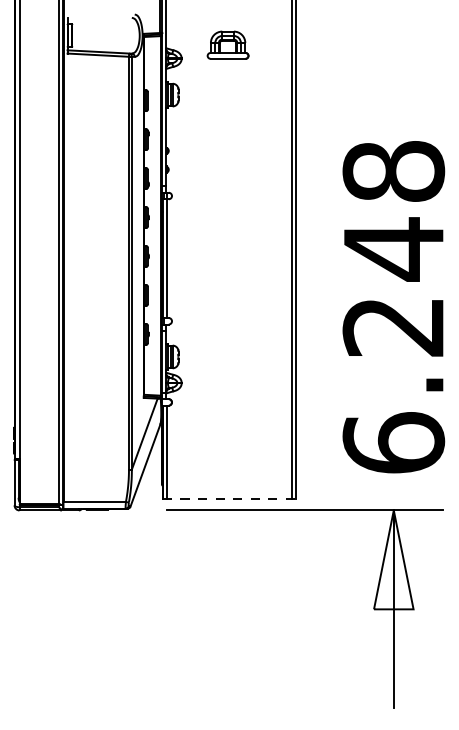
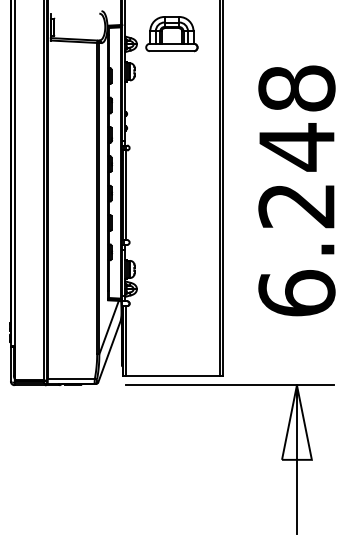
part: (227, 45) -> (171, 34), size x1.67
text: (393, 306) -> (296, 190), moved
line: (230, 498) -> (173, 376), dashed -> solid

